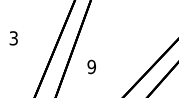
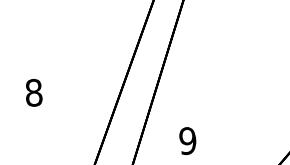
text: (13, 38) -> (33, 93), 3 -> 8

